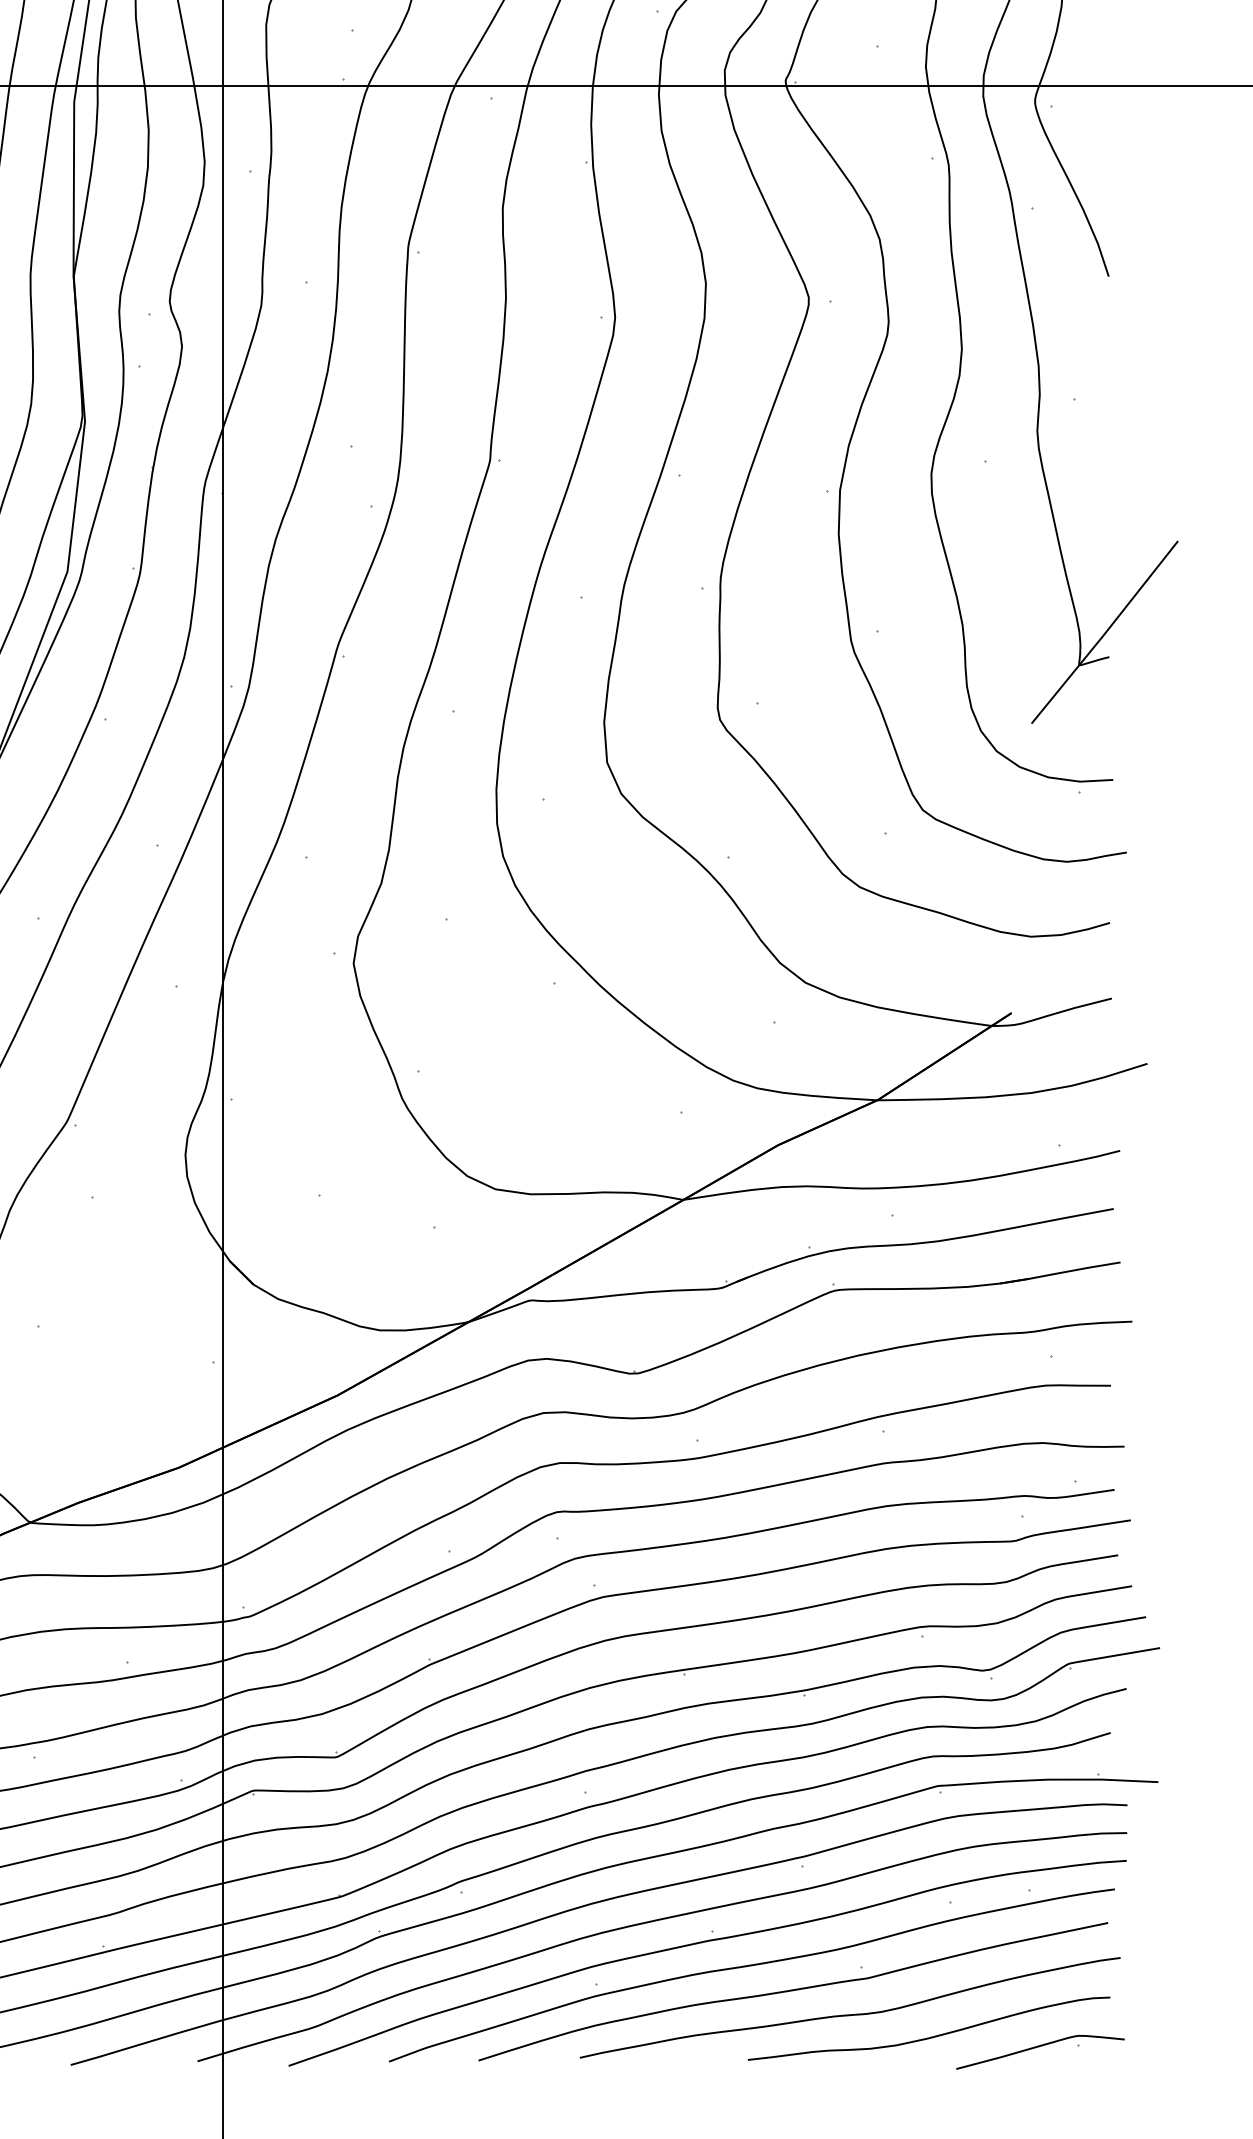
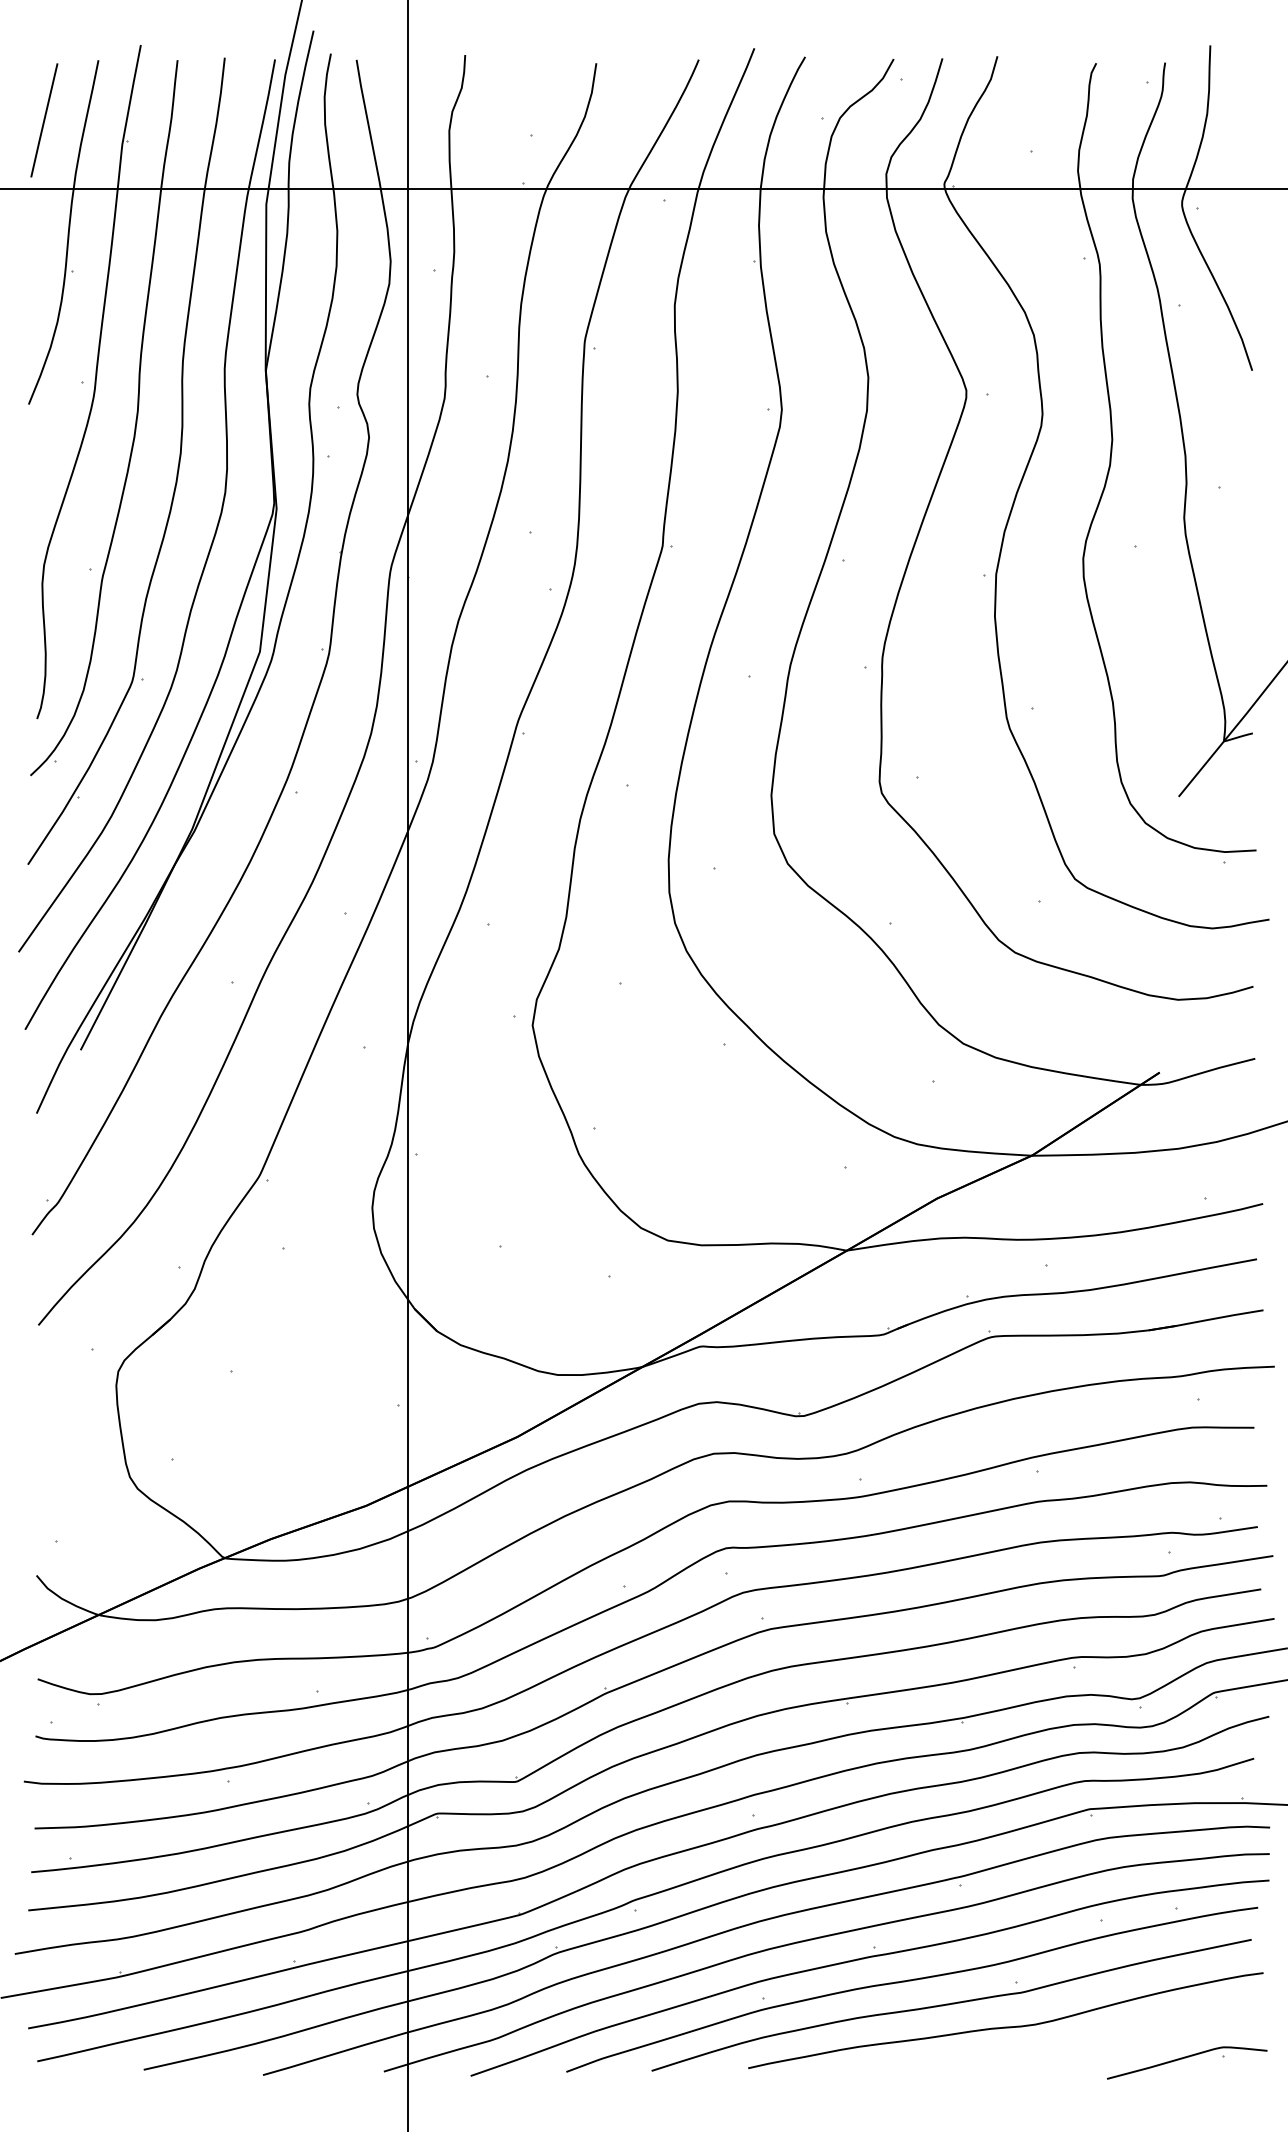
curve: (928, 2037) -> (1080, 2048), removed

